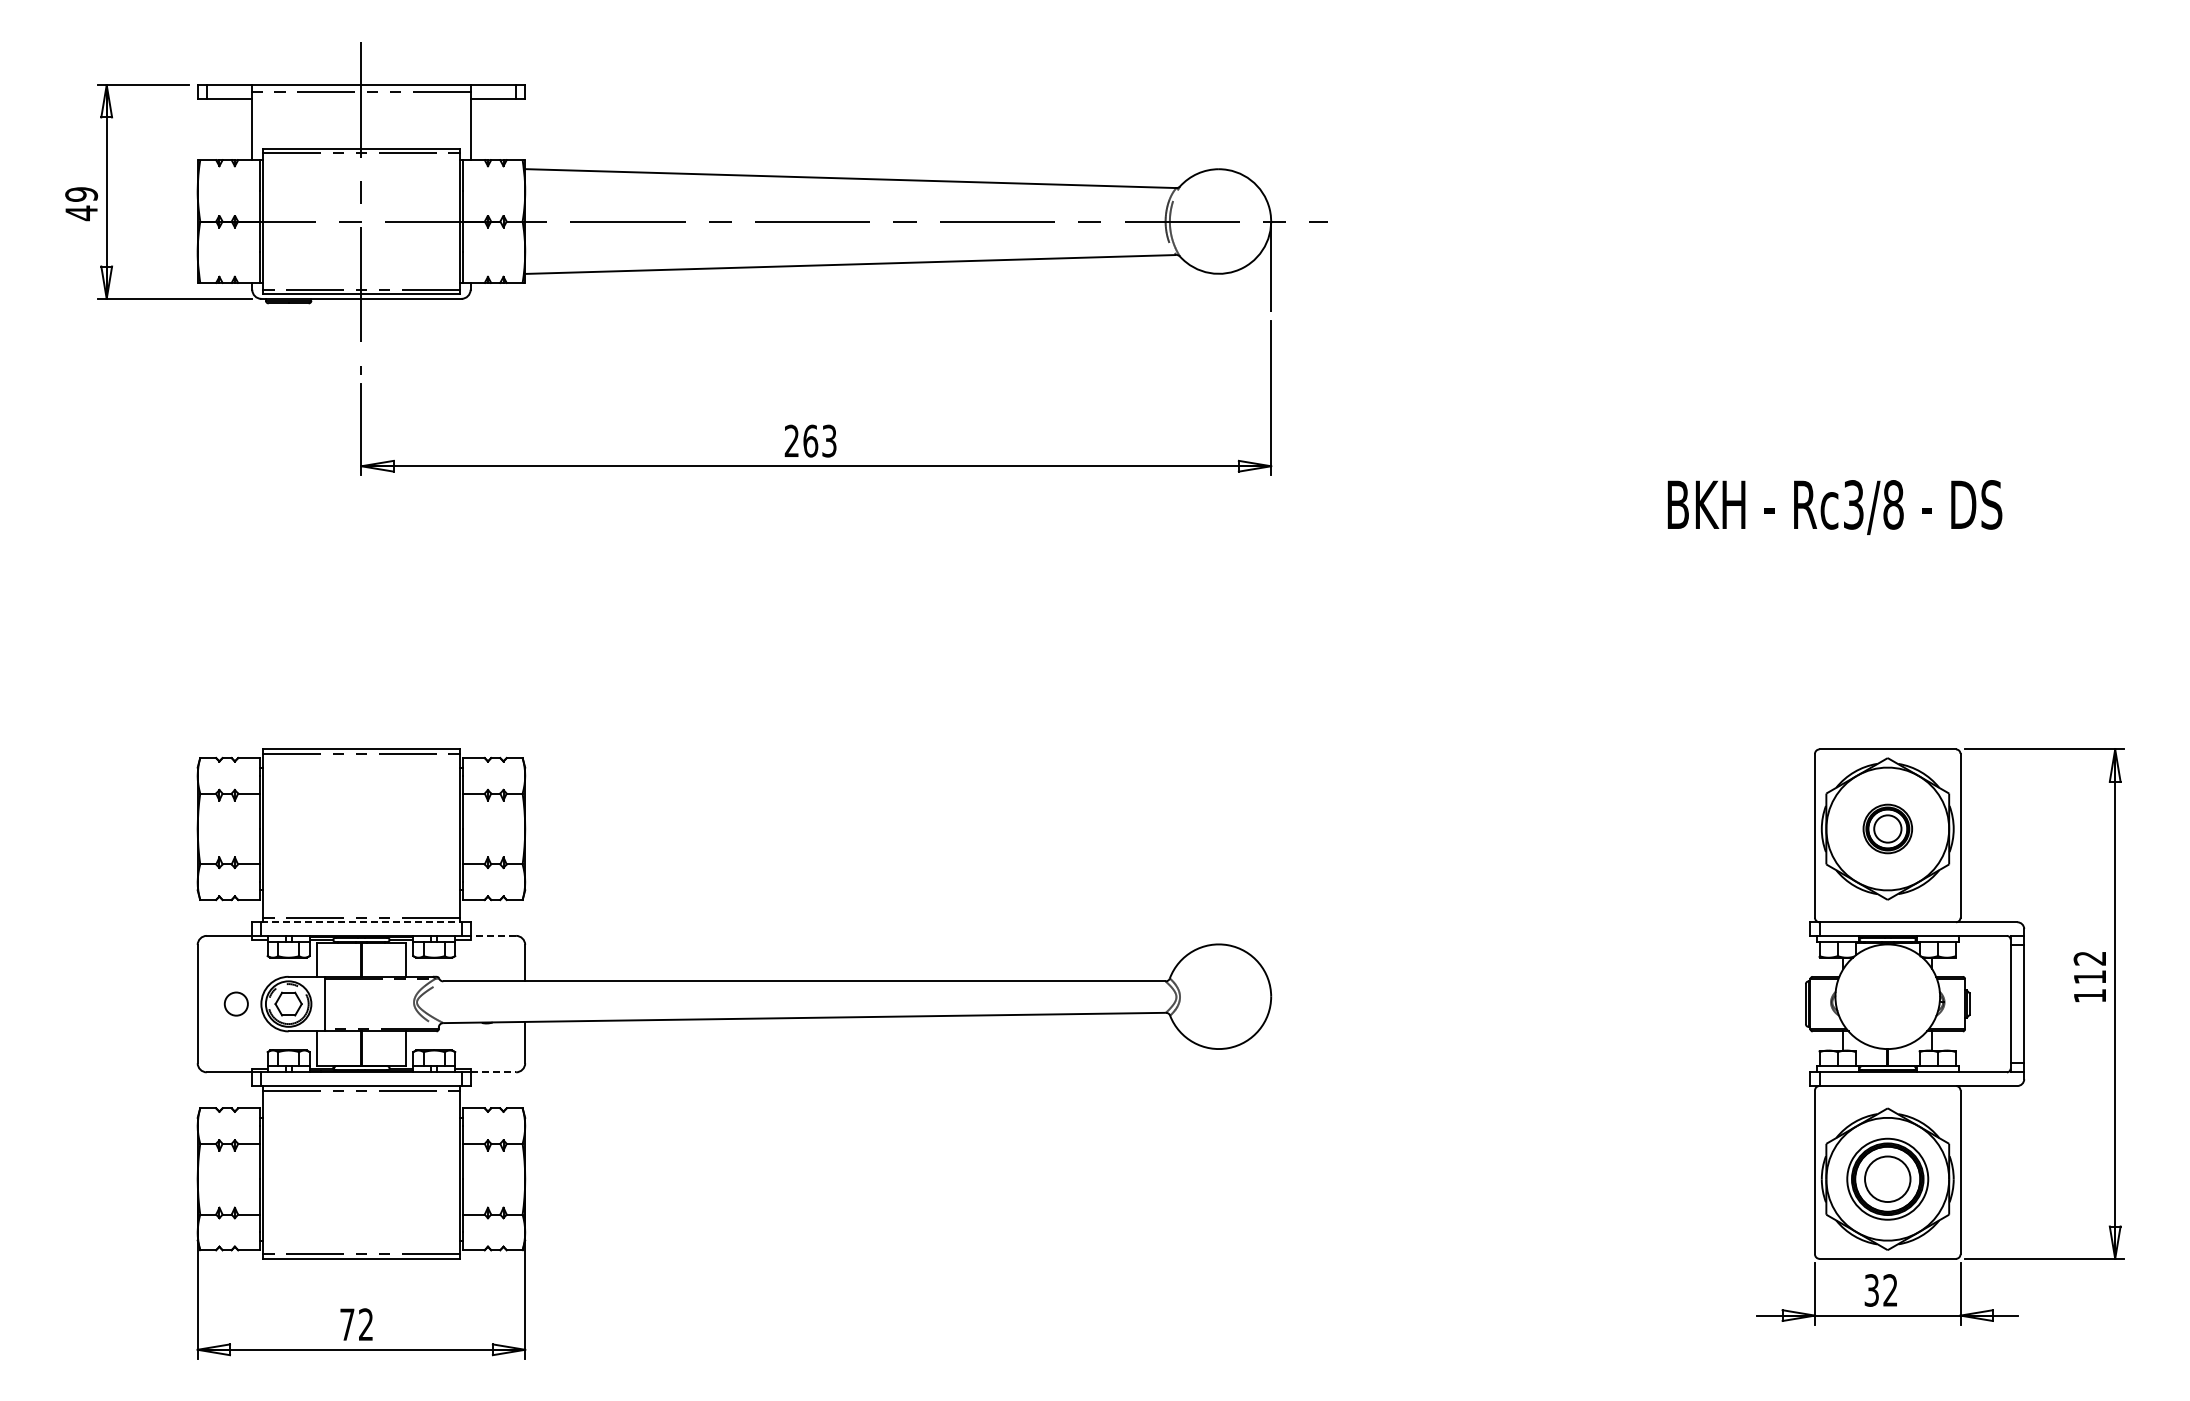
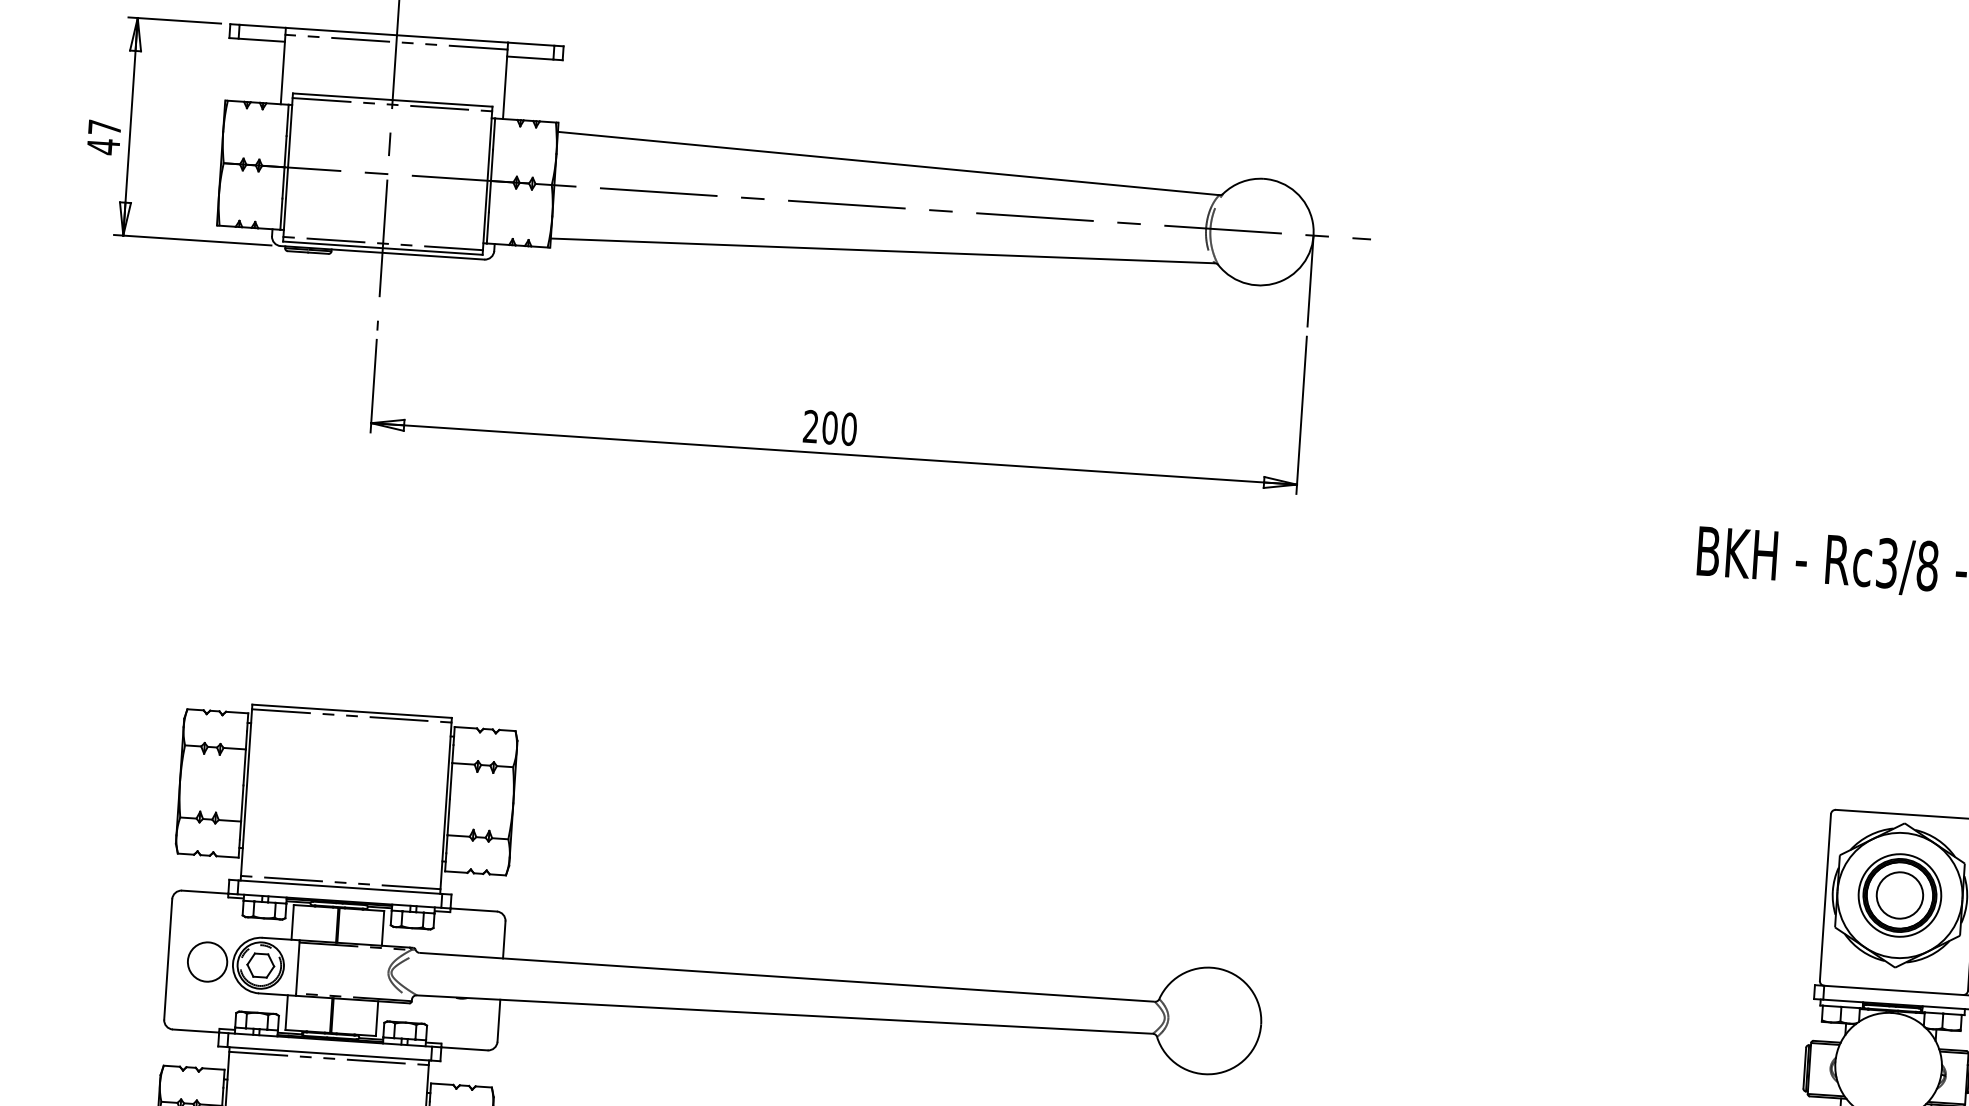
text: (81, 194) -> (104, 127), 49 -> 47
text: (819, 440) -> (839, 427), 263 -> 200
part: (1887, 828) -> (1899, 894), size x1.67
line: (361, 922) -> (340, 887), dashed -> solid
line: (493, 935) -> (473, 909), dashed -> solid
circle: (236, 1003) -> (207, 961), size x1.67
line: (493, 1072) -> (464, 1049), dashed -> solid

